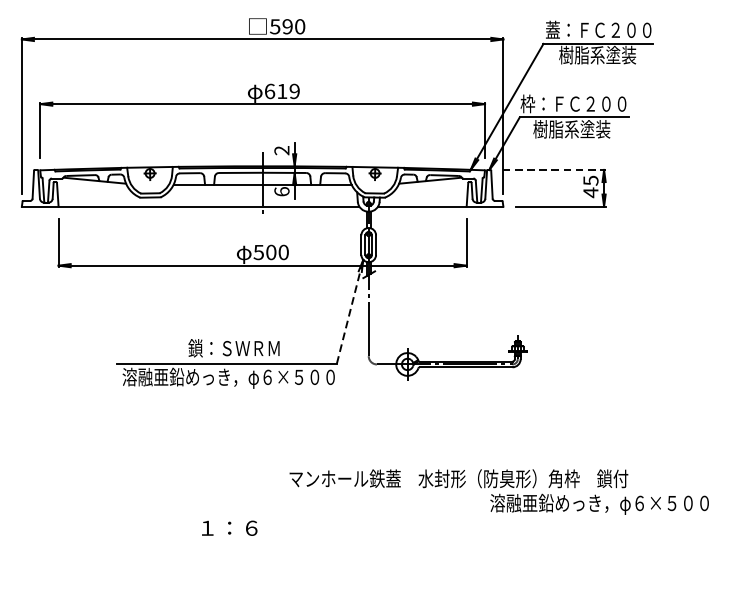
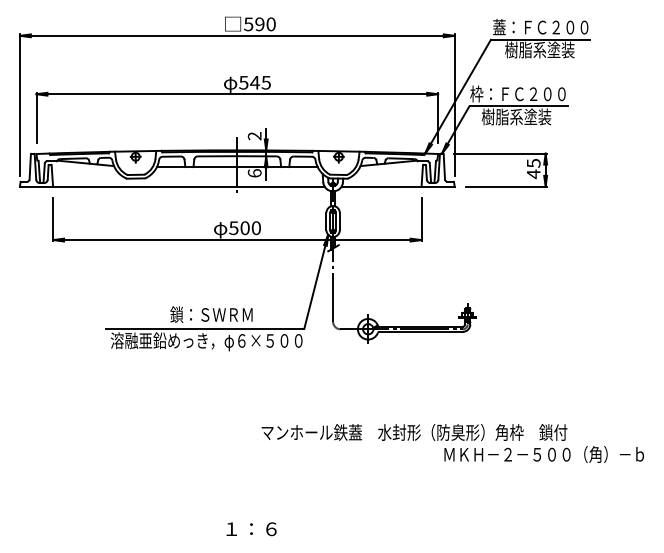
text: (281, 91) -> (254, 82), 619 -> 545
line: (554, 169) -> (500, 153), dashed -> solid
line: (350, 311) -> (316, 281), dashed -> solid
text: (601, 504) -> (543, 455), 溶融亜鉛めっき，φ６×５００ -> ＭＫＨ－２－５００（角）－ｂ
text: (229, 528) -> (251, 529), moved

